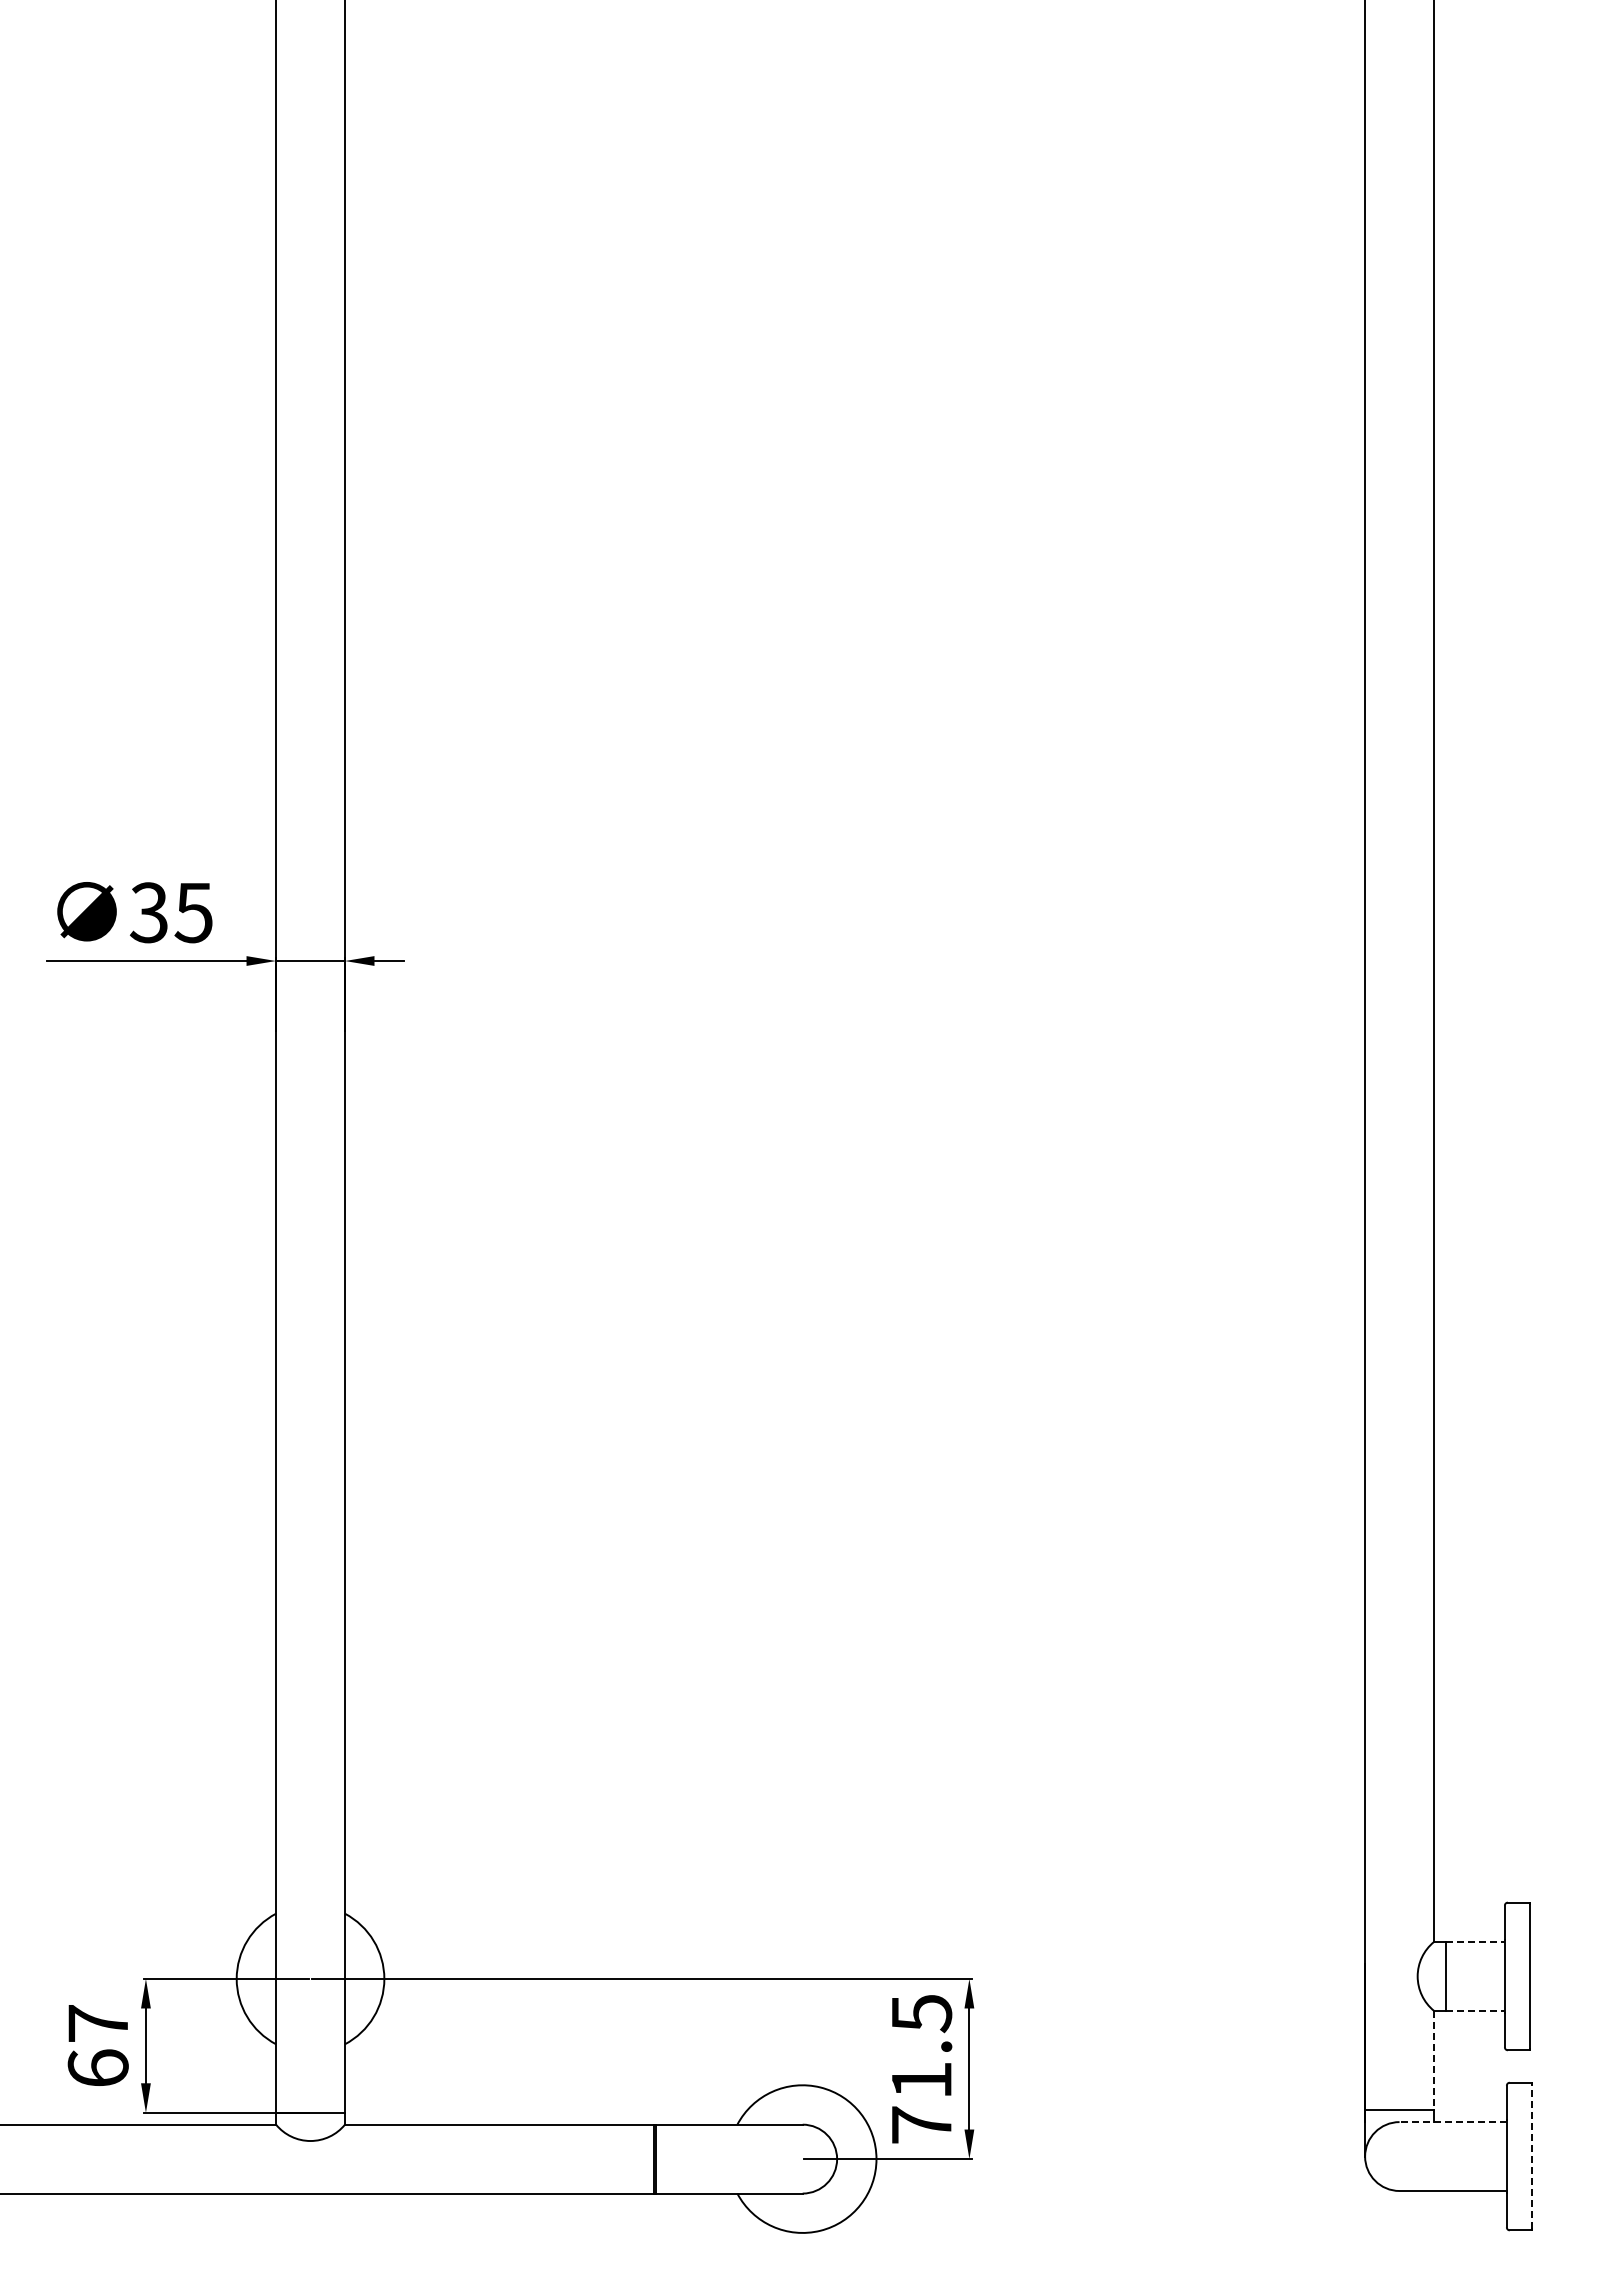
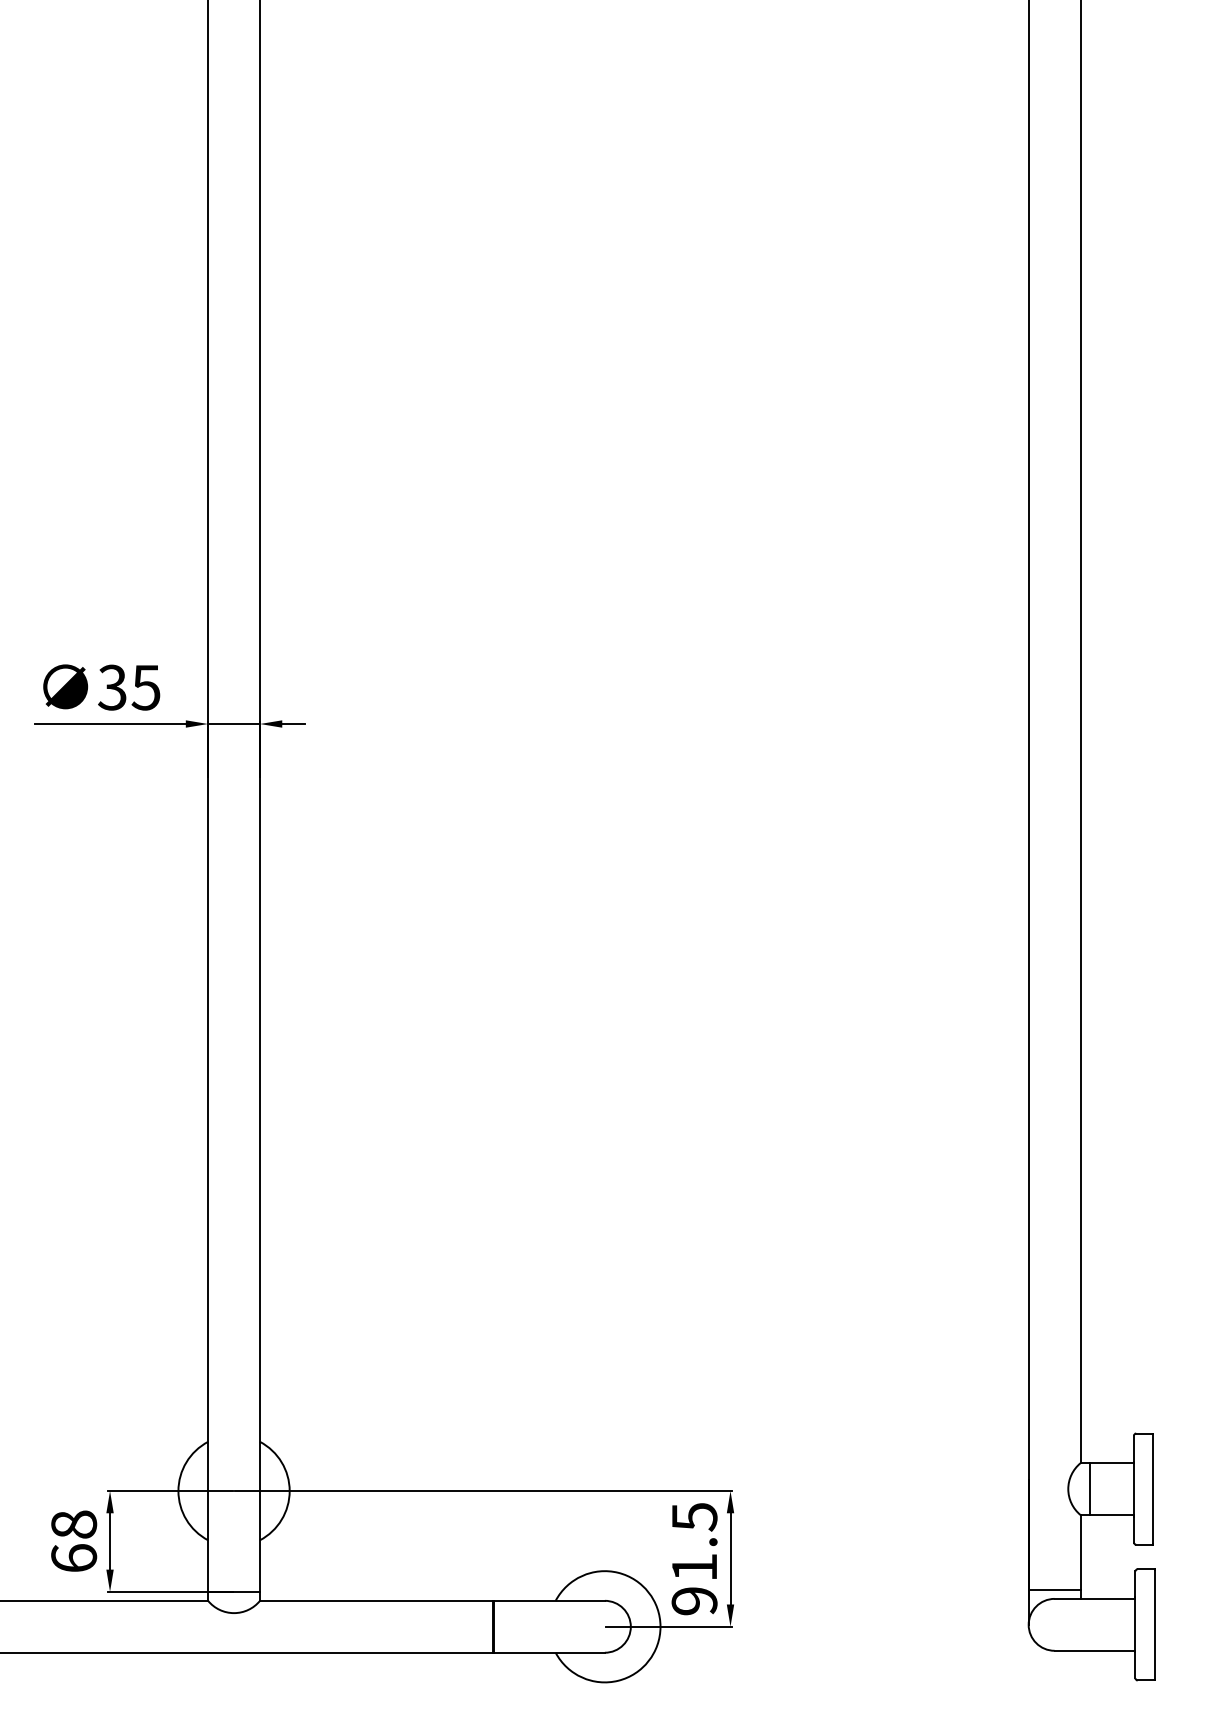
line: (1475, 1941) -> (1111, 1462), dashed -> solid
line: (1475, 2010) -> (1111, 1514), dashed -> solid
text: (98, 2023) -> (74, 1524), 67 -> 68
line: (1434, 2060) -> (1080, 1552), dashed -> solid
line: (1453, 2122) -> (1095, 1599), dashed -> solid
text: (921, 2124) -> (694, 1600), 71.5 -> 91.5
line: (1532, 2156) -> (1154, 1624), dashed -> solid

